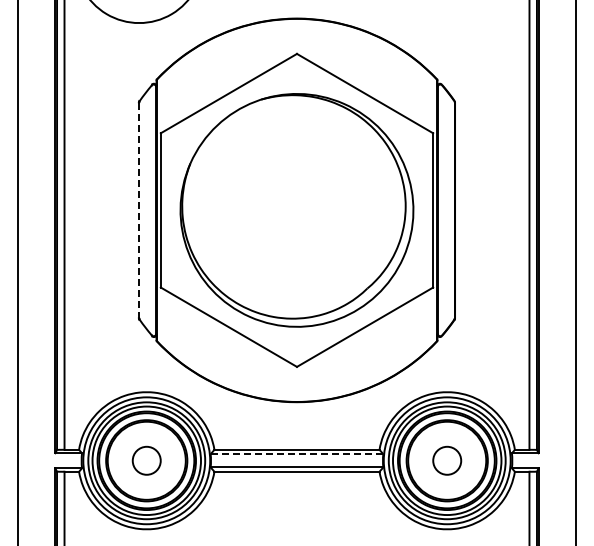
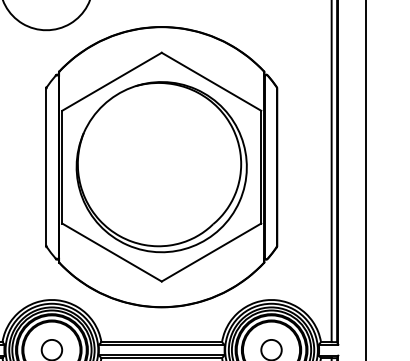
line: (139, 210) -> (46, 167), dashed -> solid
line: (296, 454) -> (161, 345), dashed -> solid

